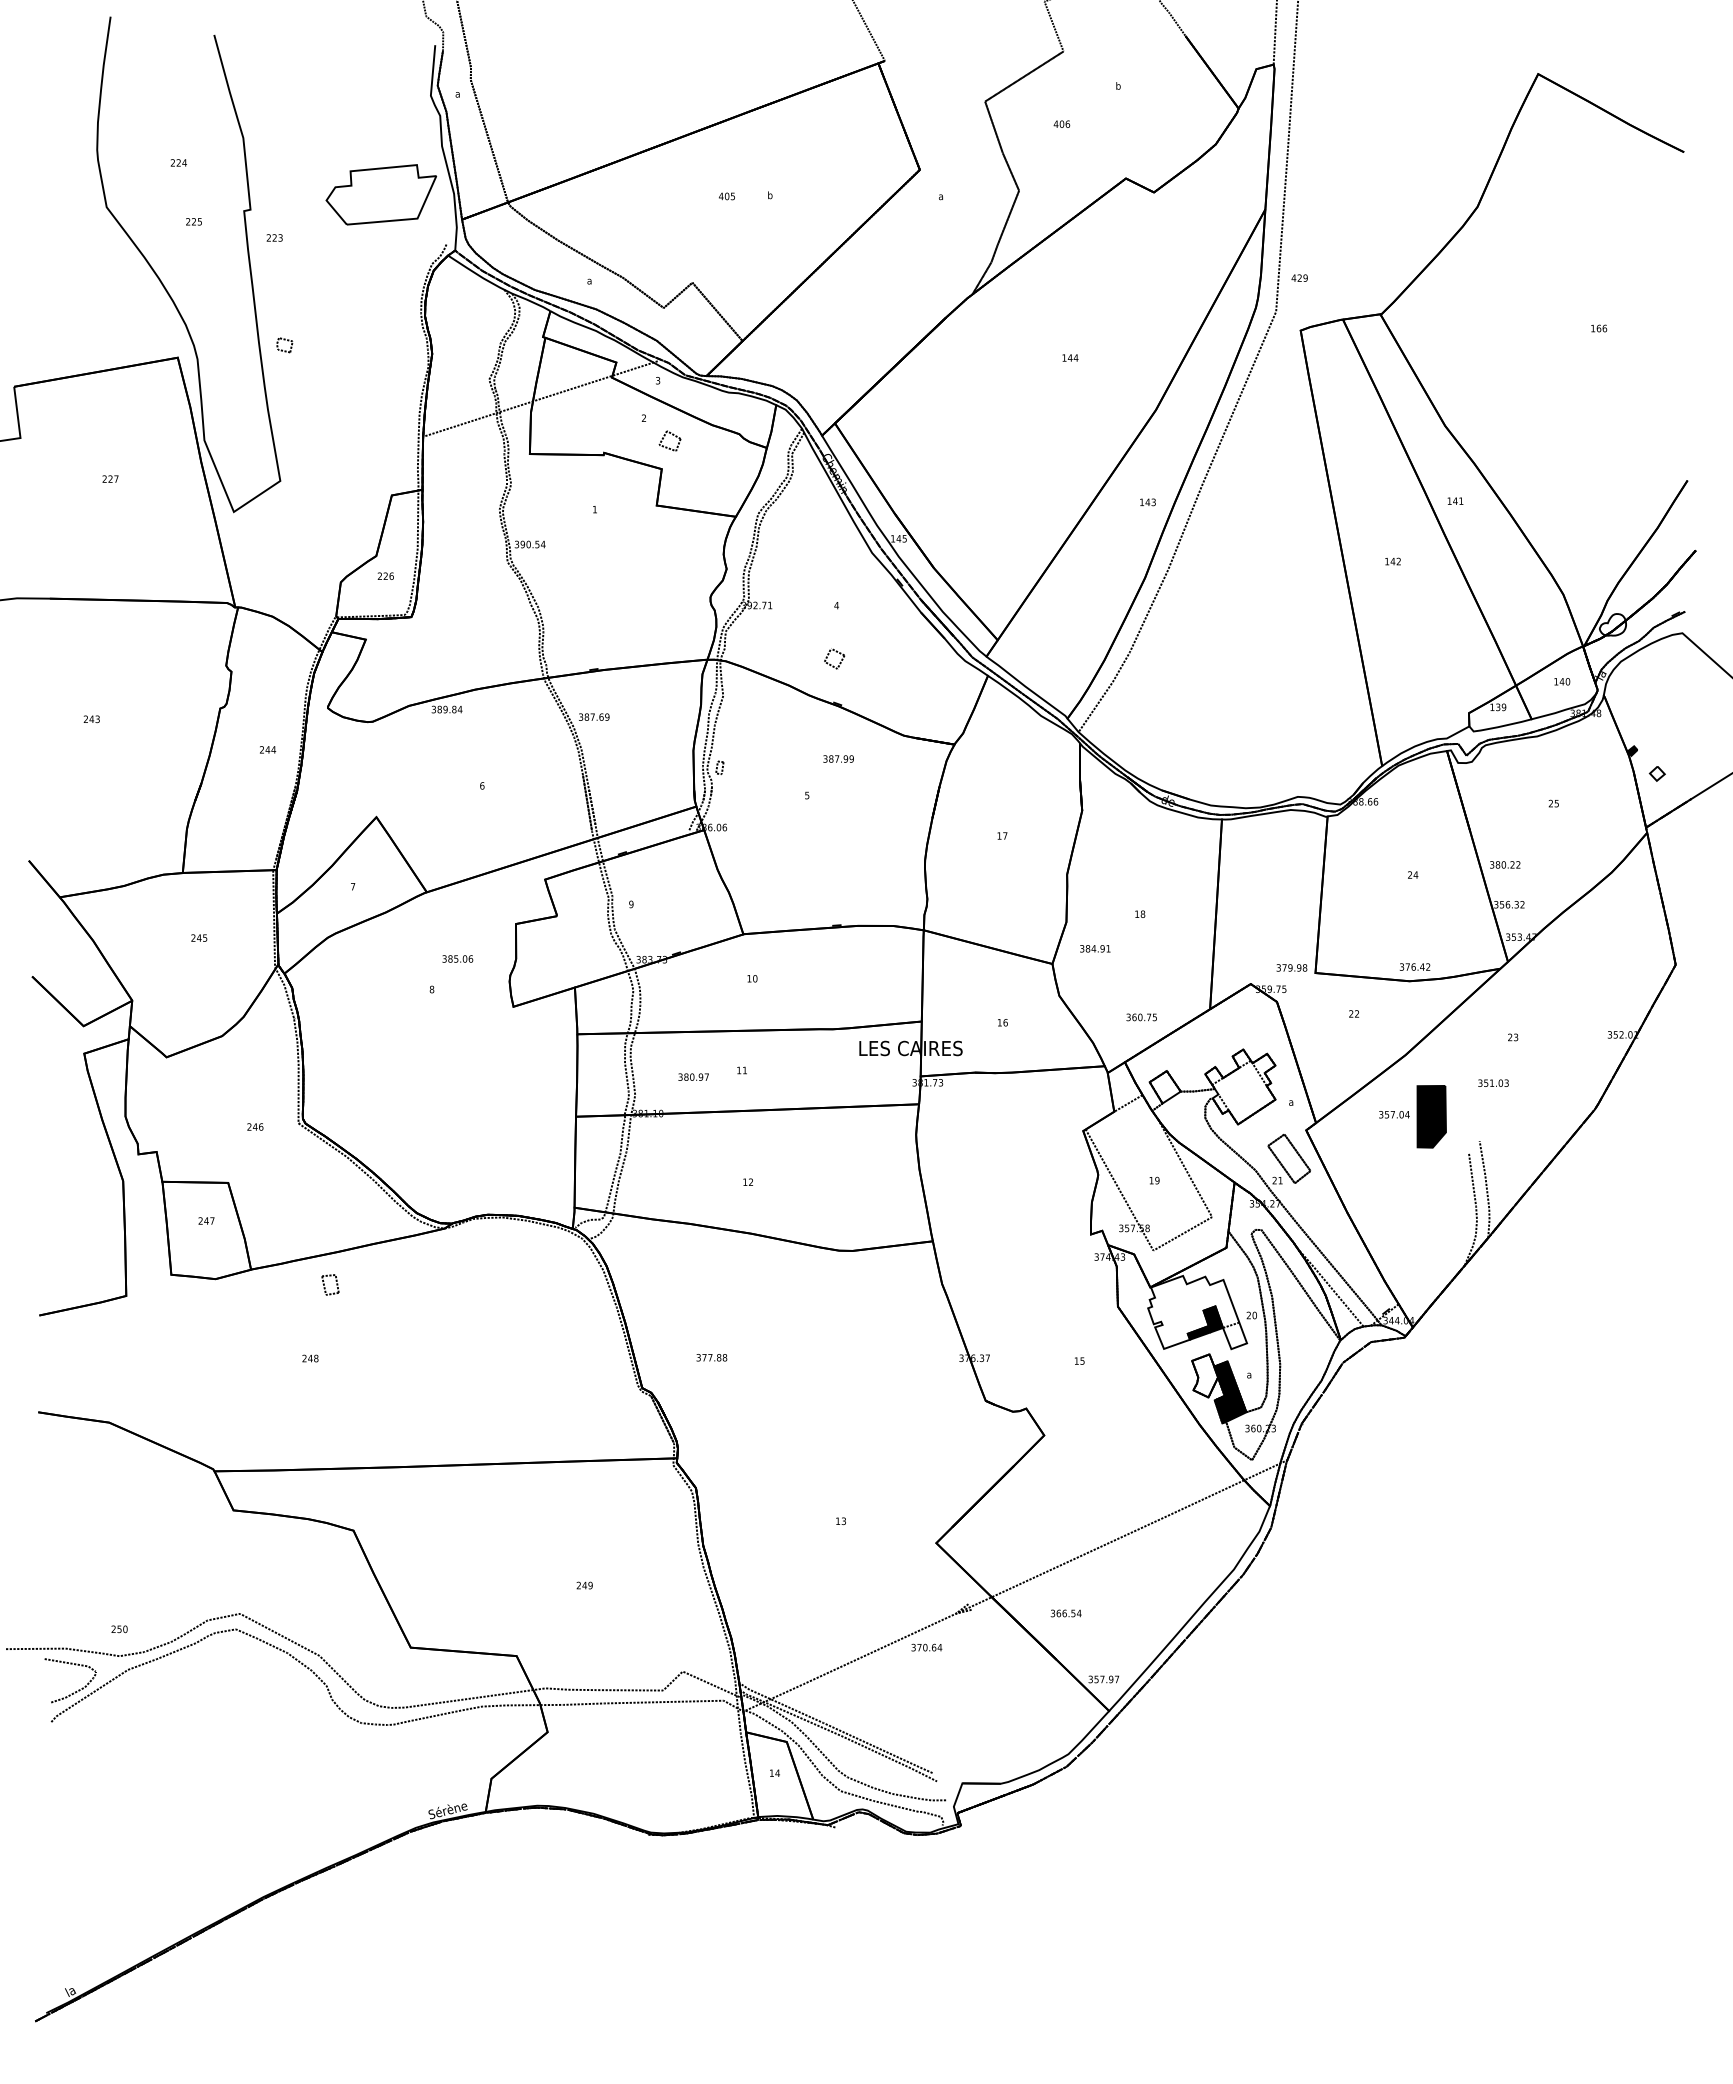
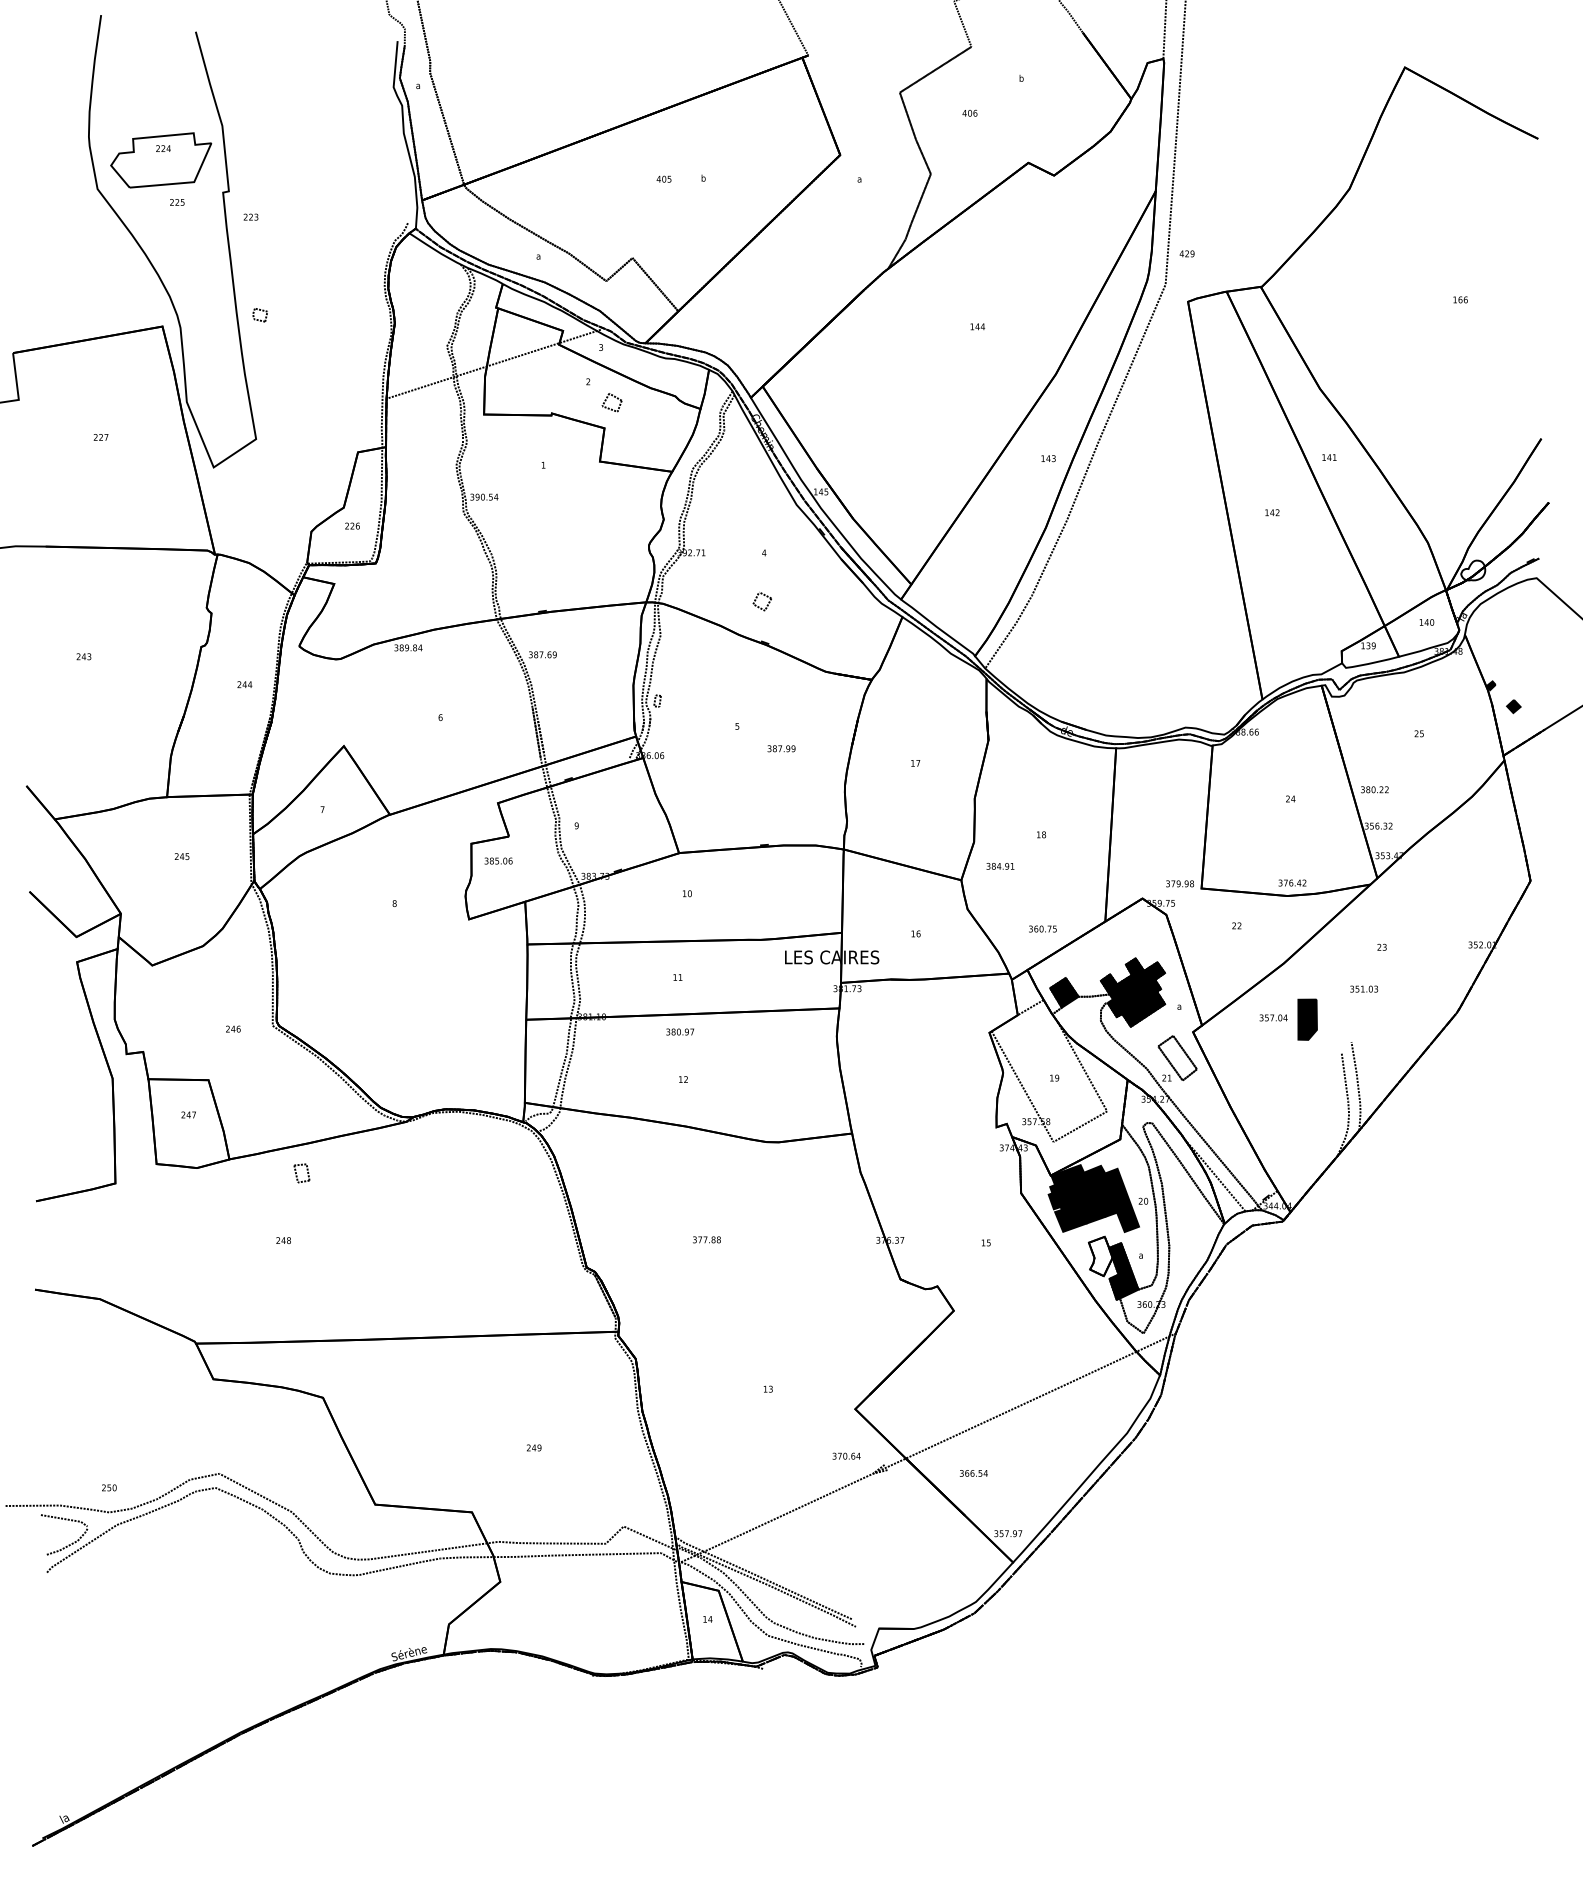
part: (380, 194) -> (160, 160), moved
text: (838, 758) -> (781, 748), moved
fill: (1656, 773) -> (1513, 706), added
text: (457, 958) -> (498, 860), moved
text: (693, 1076) -> (680, 1031), moved
fill: (1240, 1086) -> (1133, 992), added
fill: (1164, 1087) -> (1063, 993), added
part: (1431, 1116) -> (1307, 1019), size x0.71
fill: (1197, 1312) -> (1093, 1198), added
text: (711, 1357) -> (706, 1239), moved
text: (926, 1647) -> (846, 1456), moved

